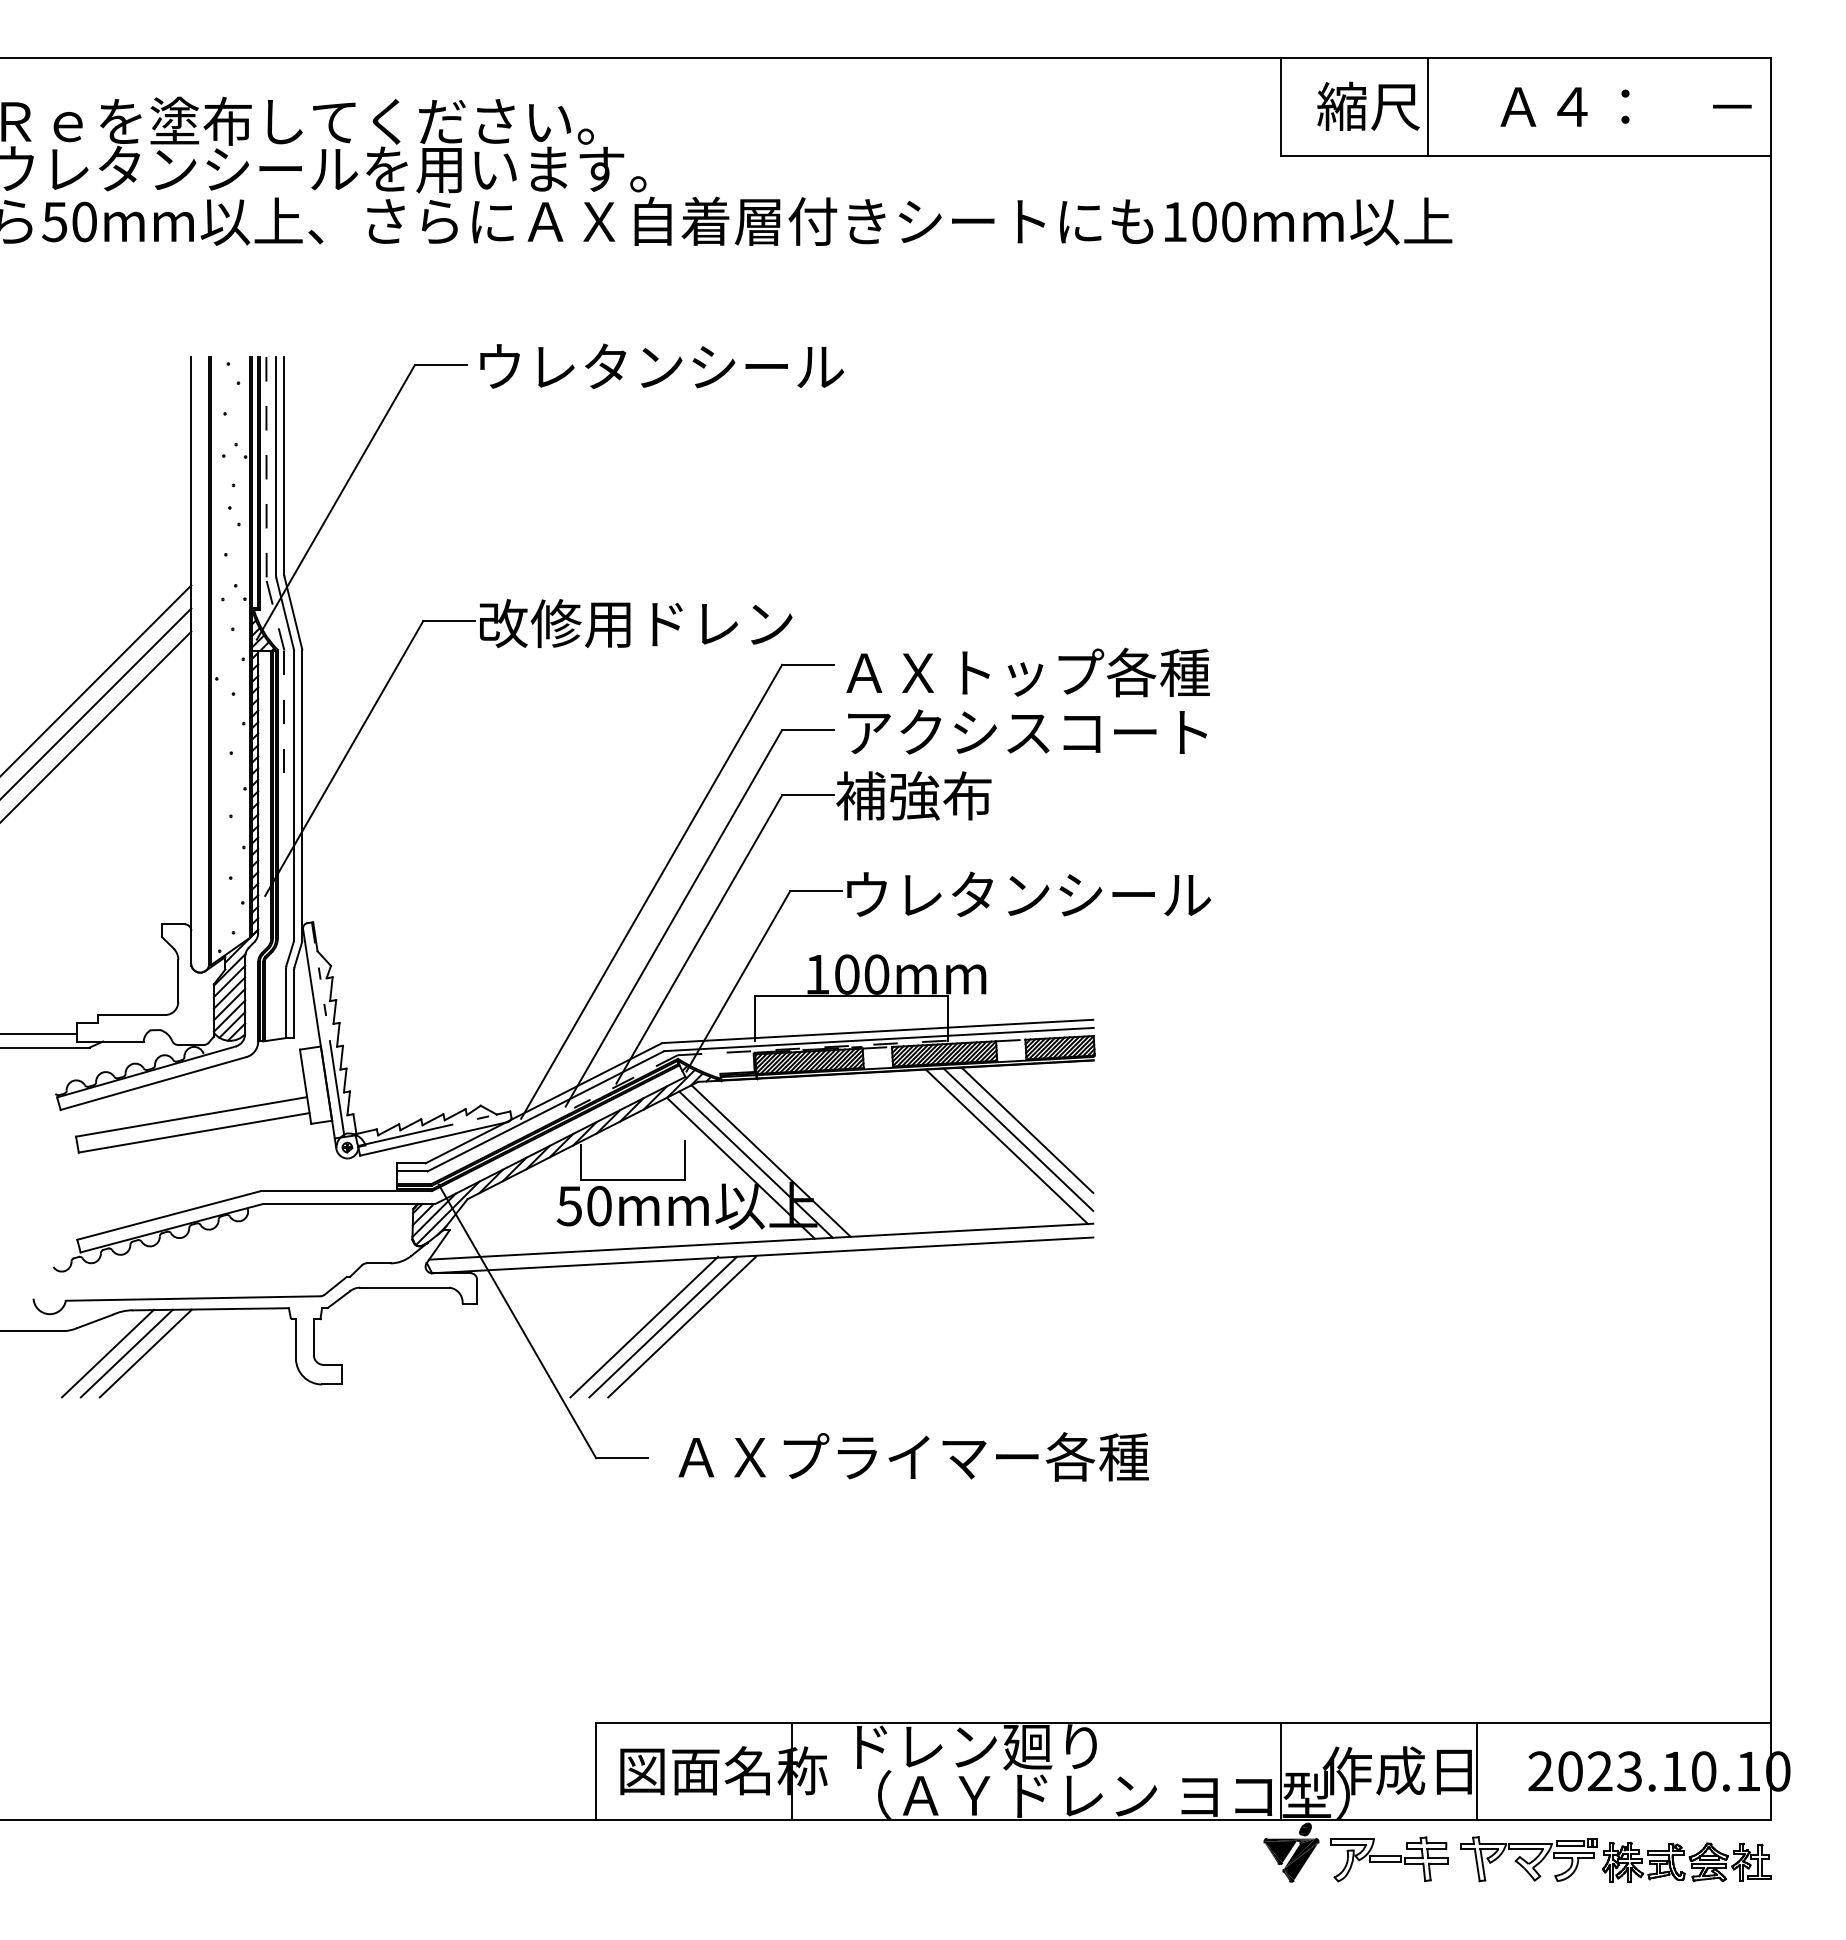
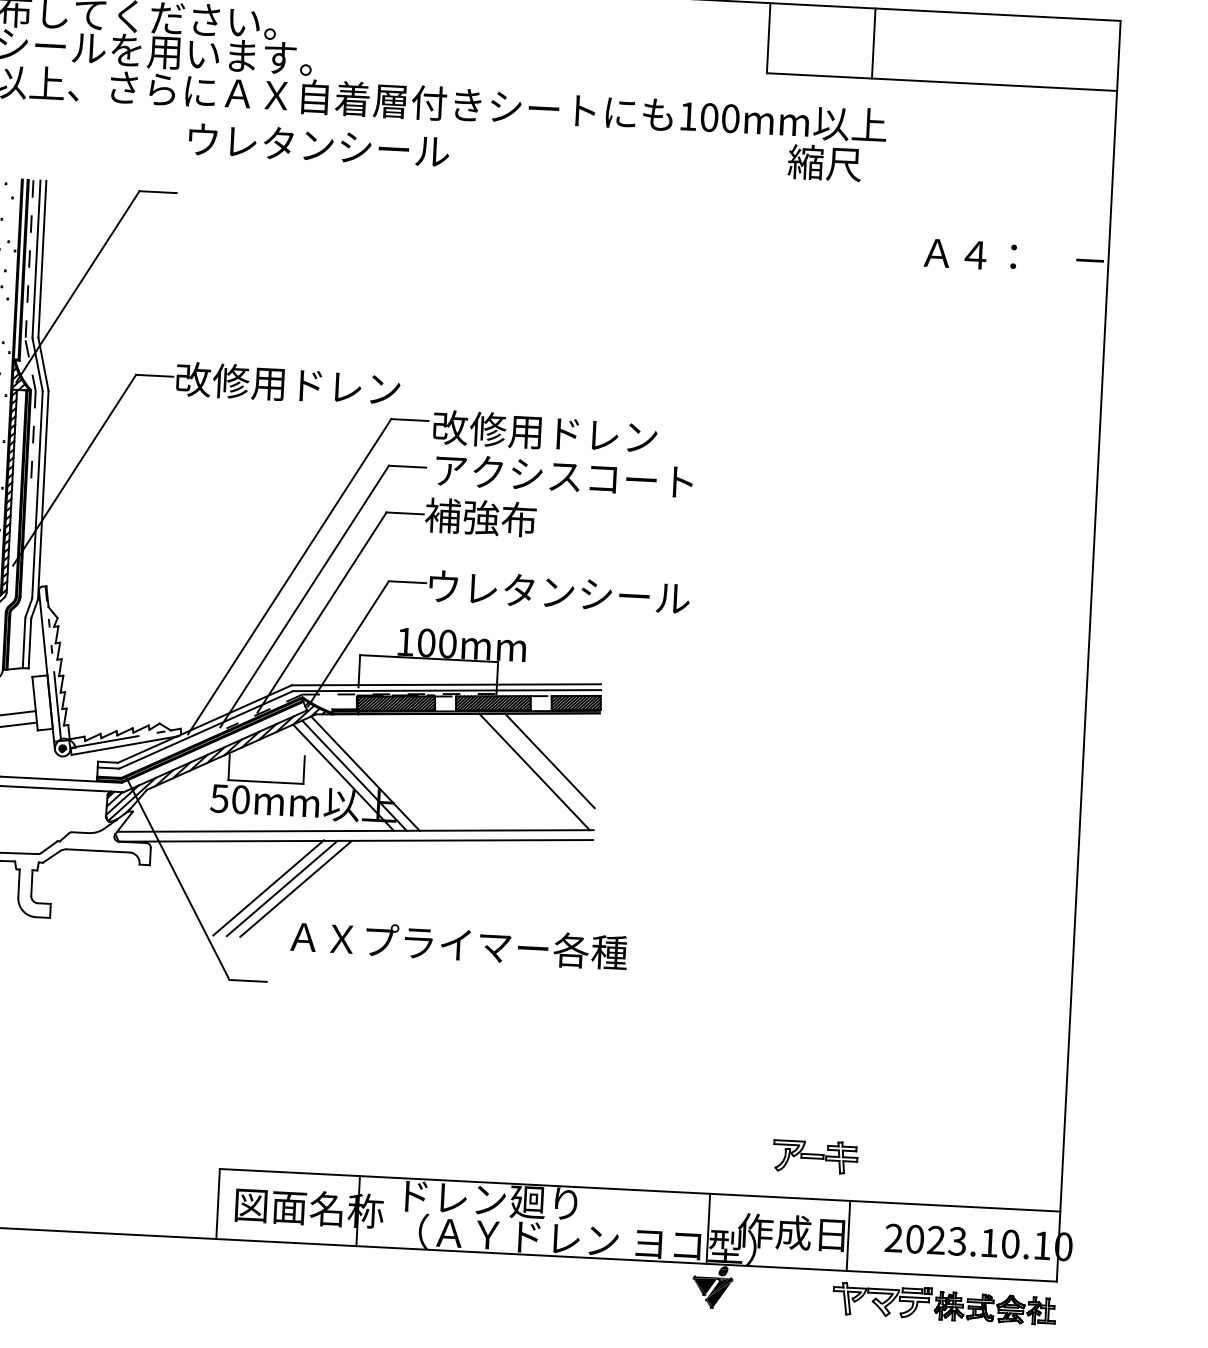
text: (1368, 105) -> (824, 162), moved
text: (1625, 106) -> (1013, 256), moved
text: (662, 366) -> (319, 145), moved
text: (1025, 672) -> (565, 433), ＡＸトップ各種 -> 改修用ドレン
line: (1018, 1139) -> (543, 767), removed
text: (913, 1456) -> (458, 944), moved
part: (1389, 1859) -> (815, 1156), moved

